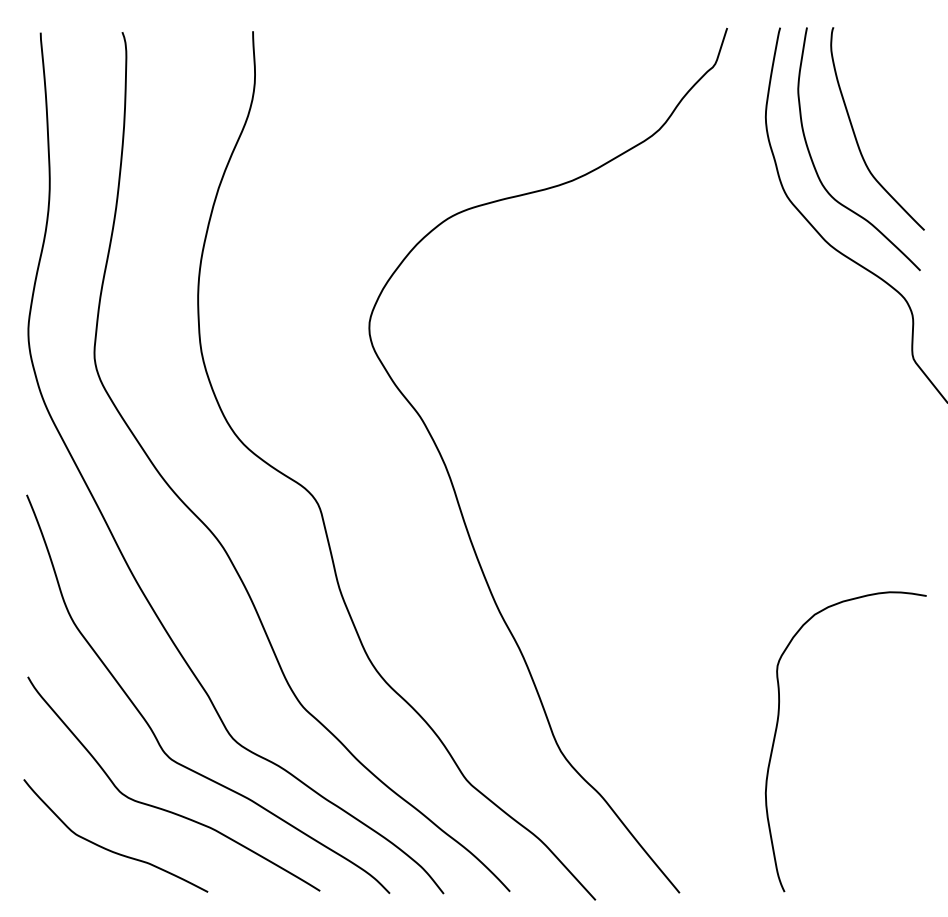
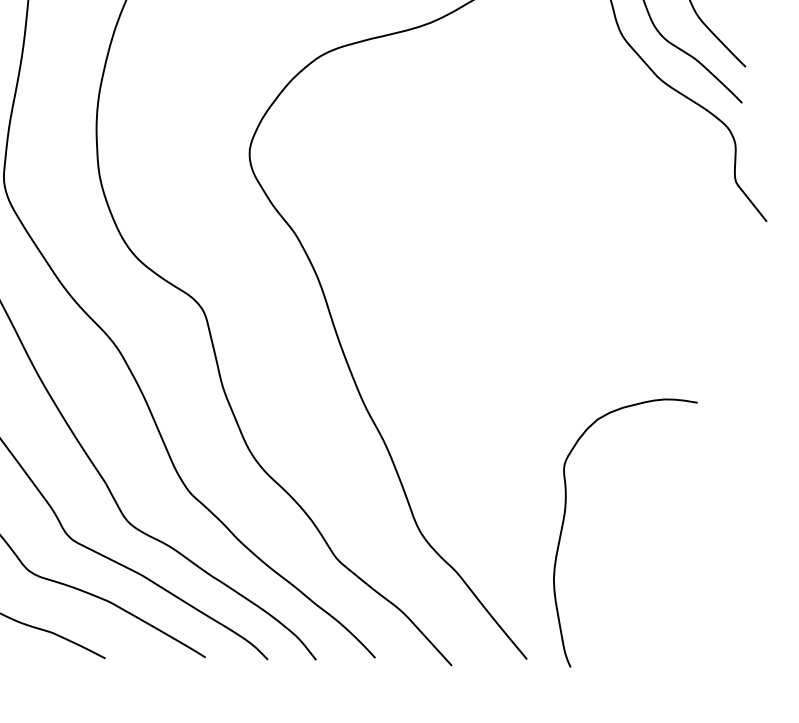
curve: (777, 729) -> (564, 522), moved

